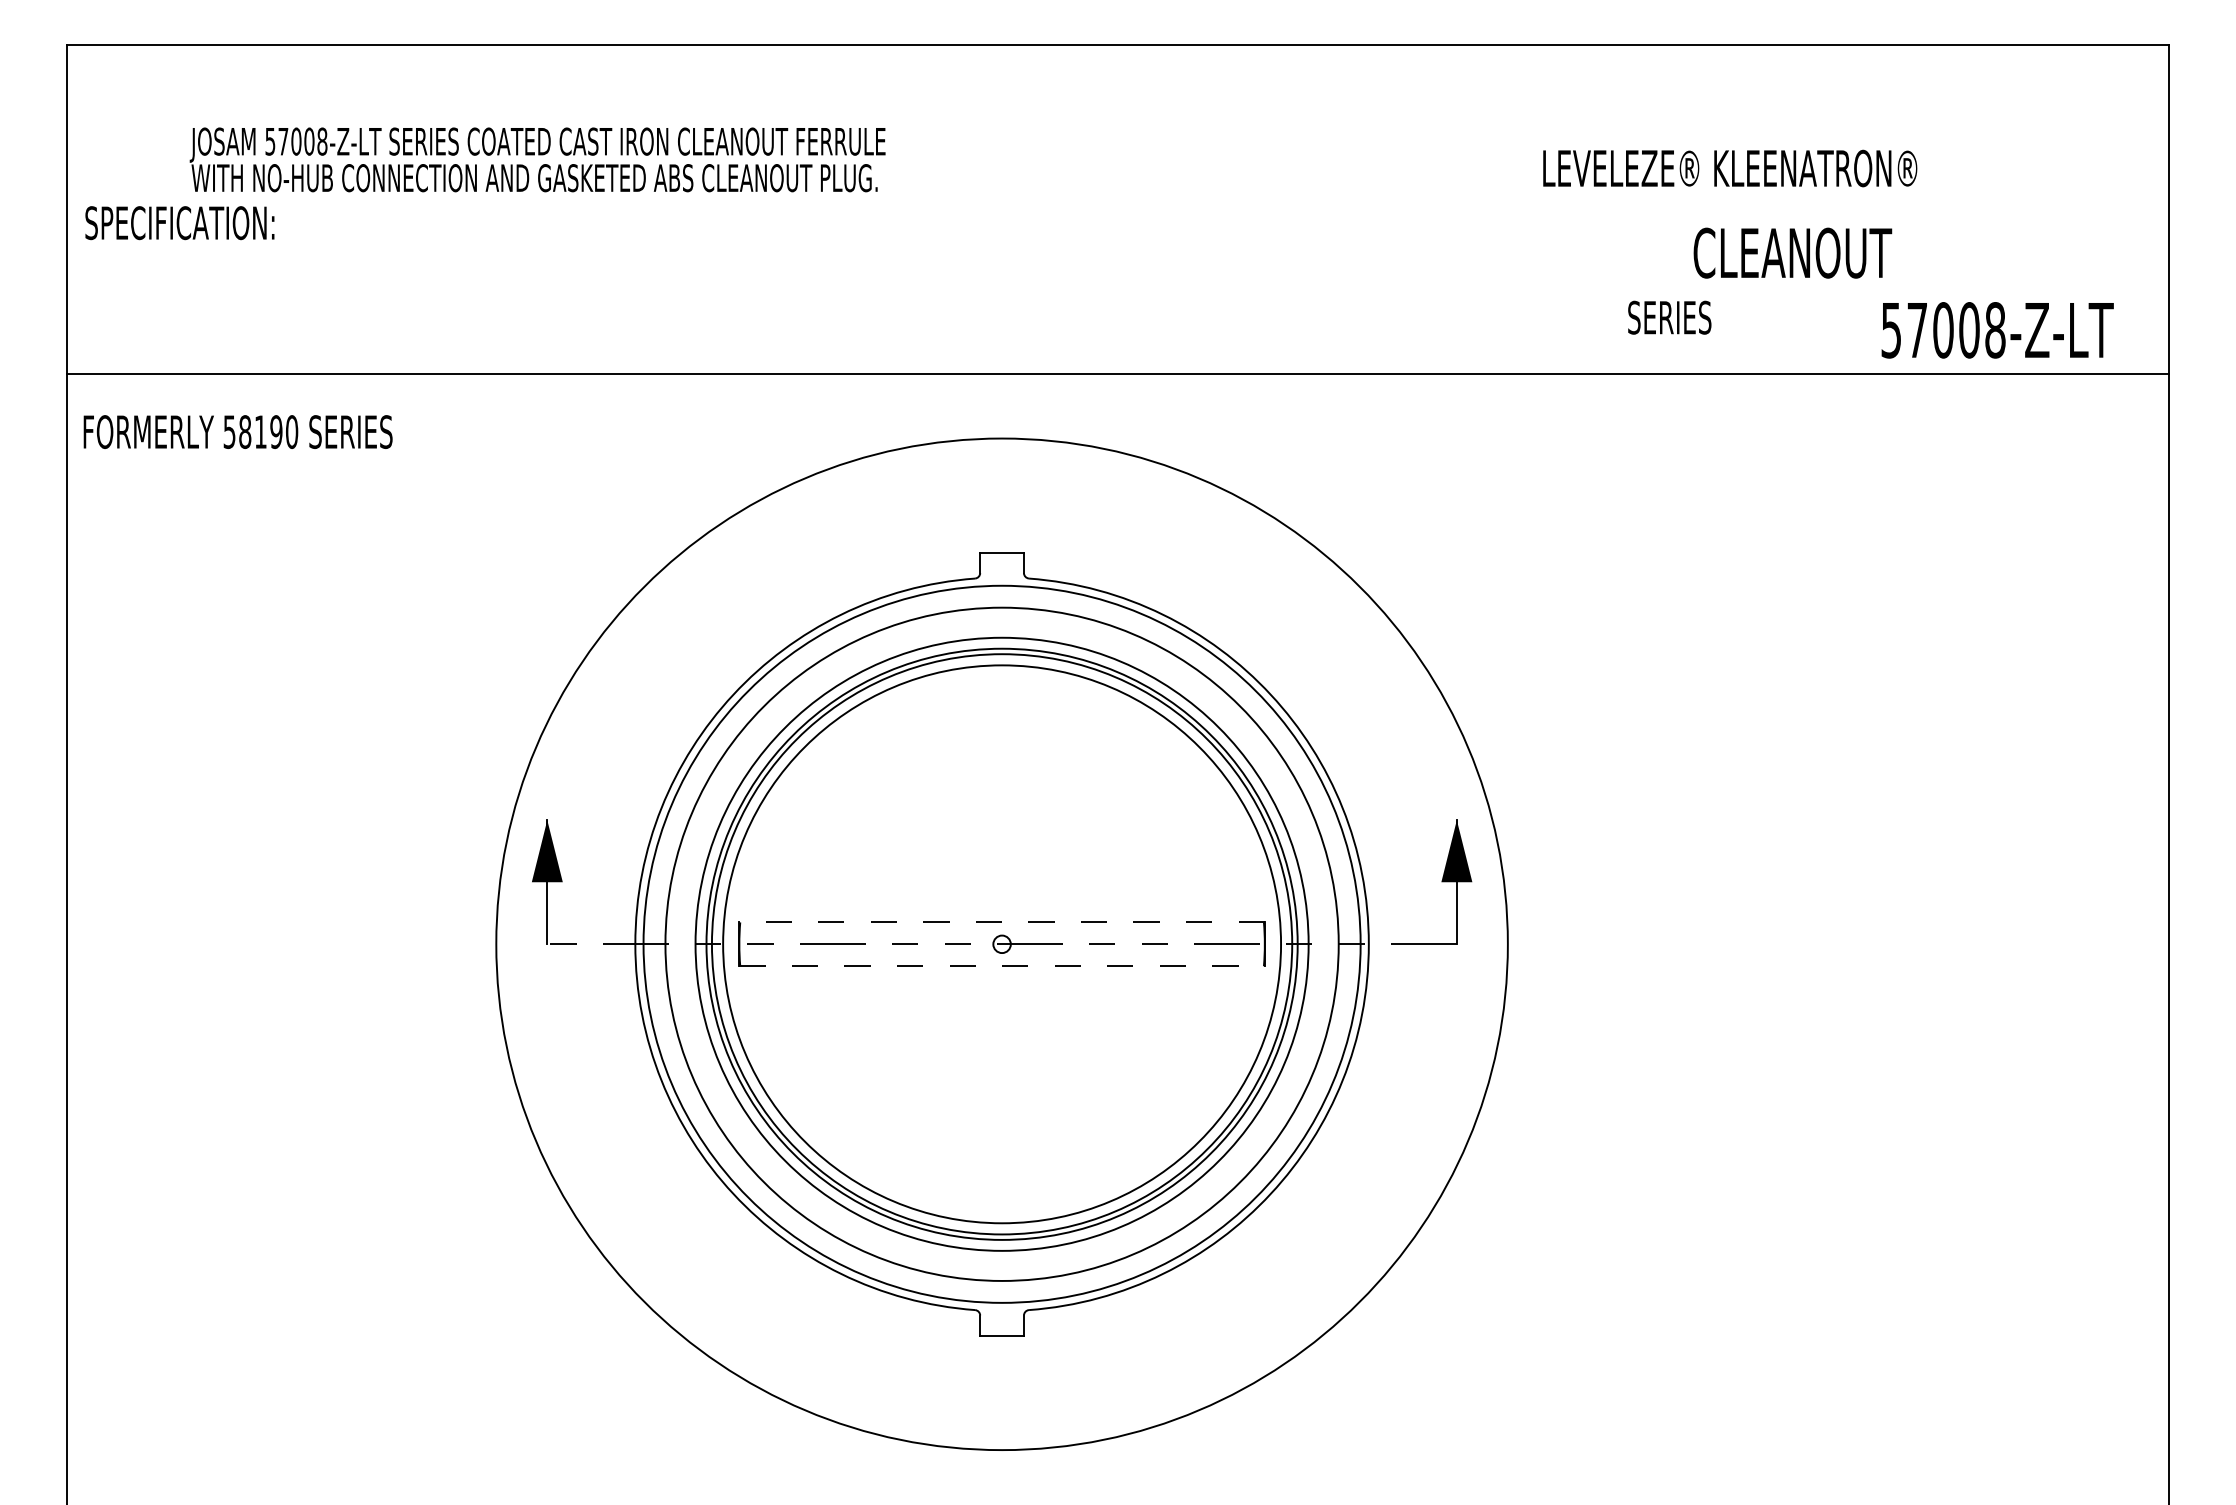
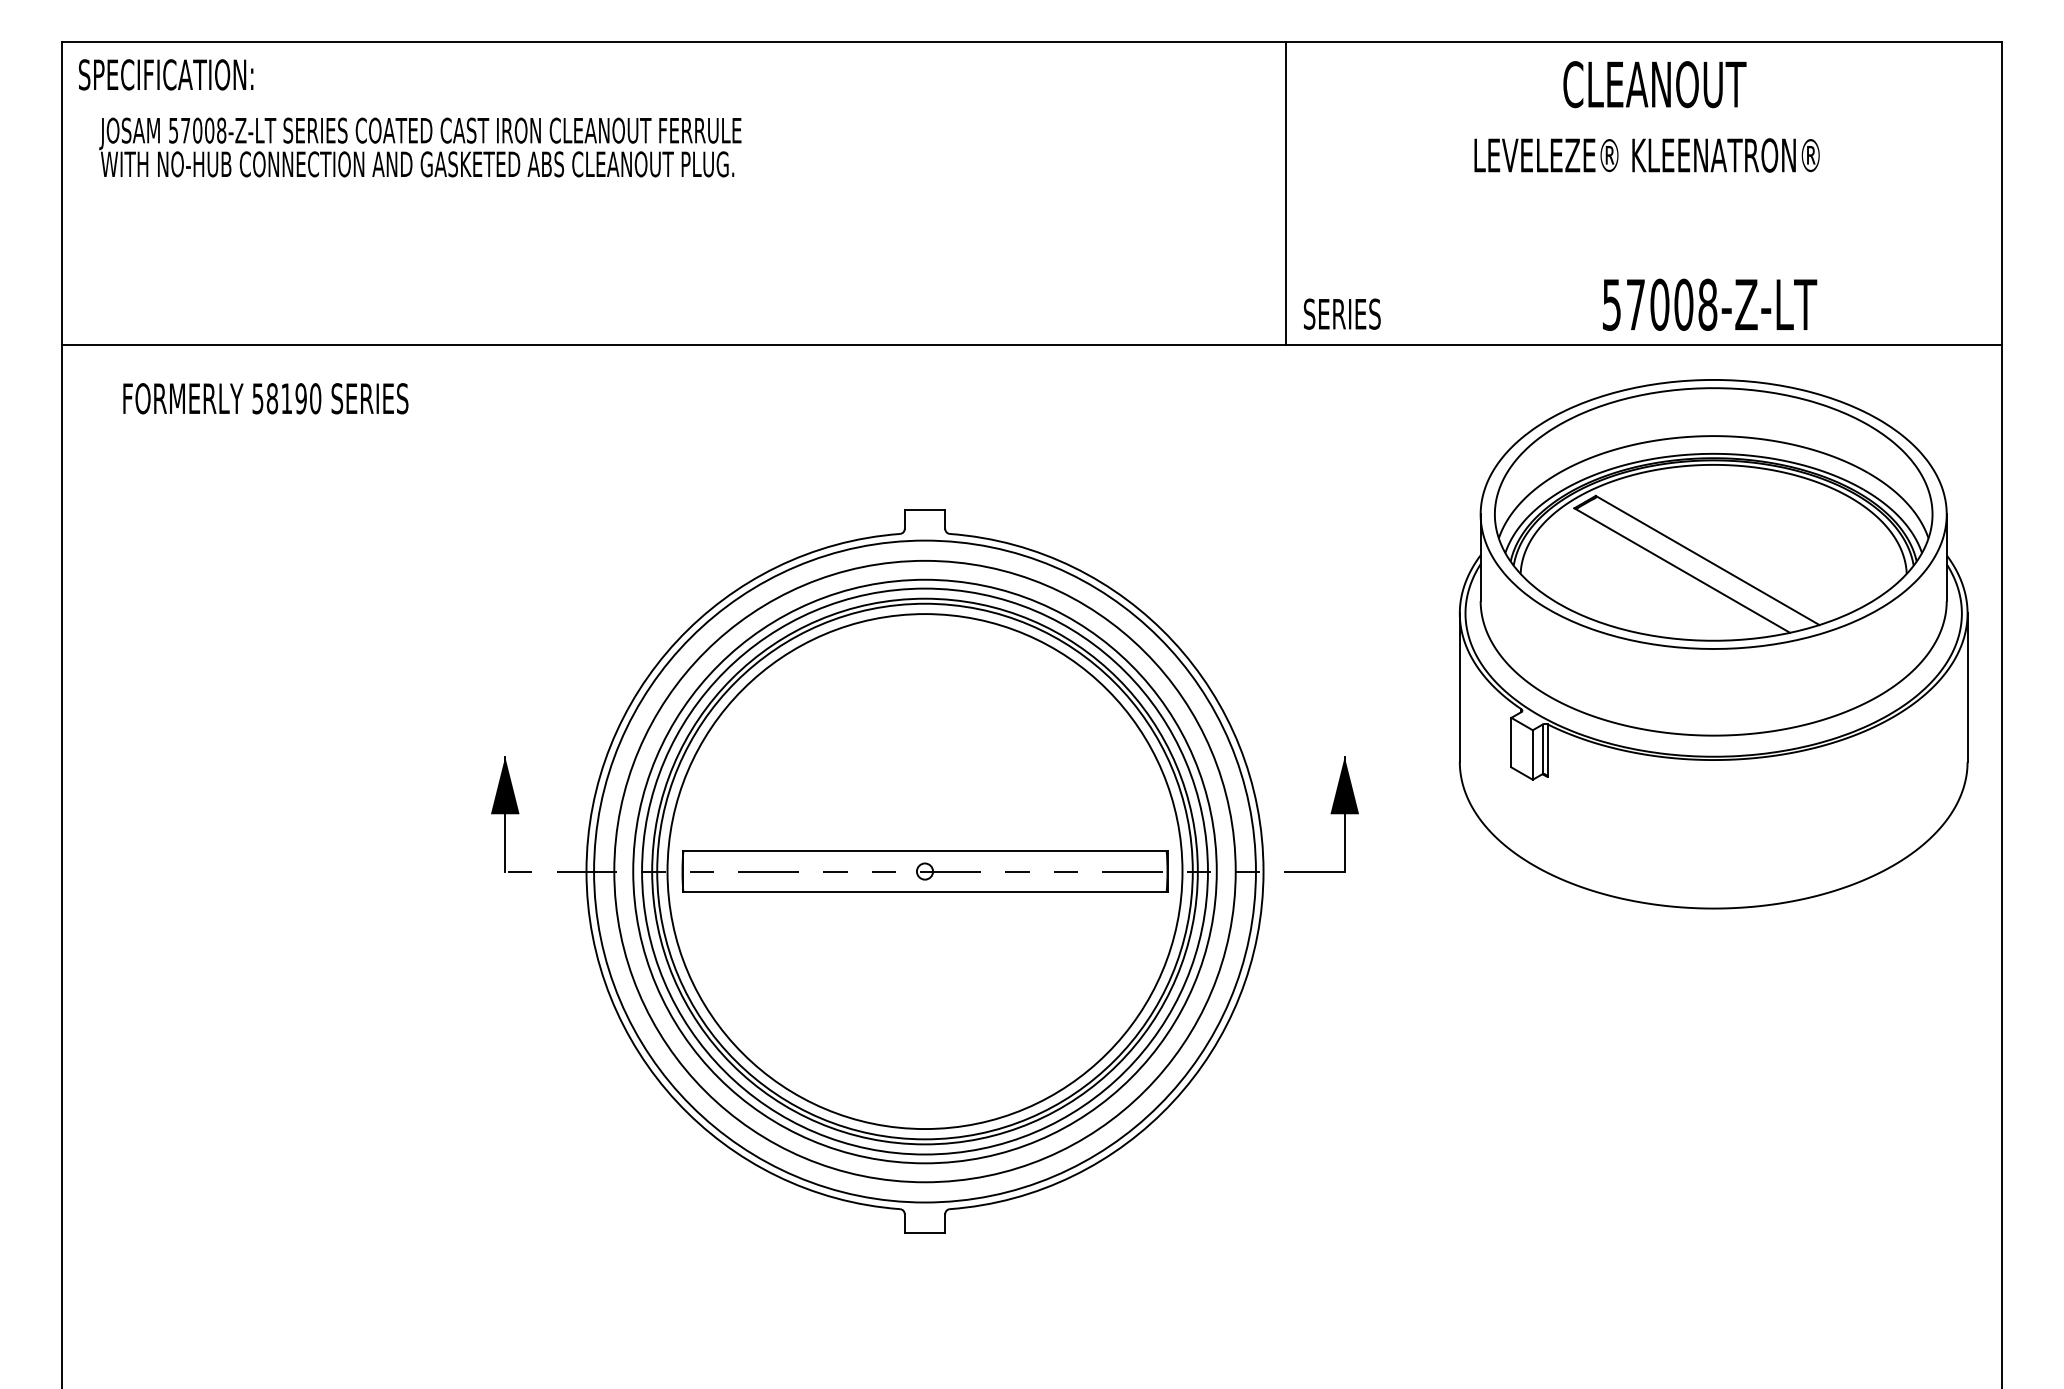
text: (537, 159) -> (420, 147), moved
text: (1729, 168) -> (1646, 155), moved
line: (1392, 209) -> (1285, 193), added
text: (180, 222) -> (166, 74), moved
text: (1792, 253) -> (1654, 84), moved
text: (1668, 316) -> (1341, 313), moved
text: (1998, 329) -> (1710, 304), moved
text: (237, 431) -> (265, 398), moved
part: (1856, 698) -> (1713, 644), added
line: (1002, 922) -> (925, 851), dashed -> solid
circle: (1001, 944) -> (924, 871), size x0.62
line: (1002, 965) -> (925, 891), dashed -> solid

